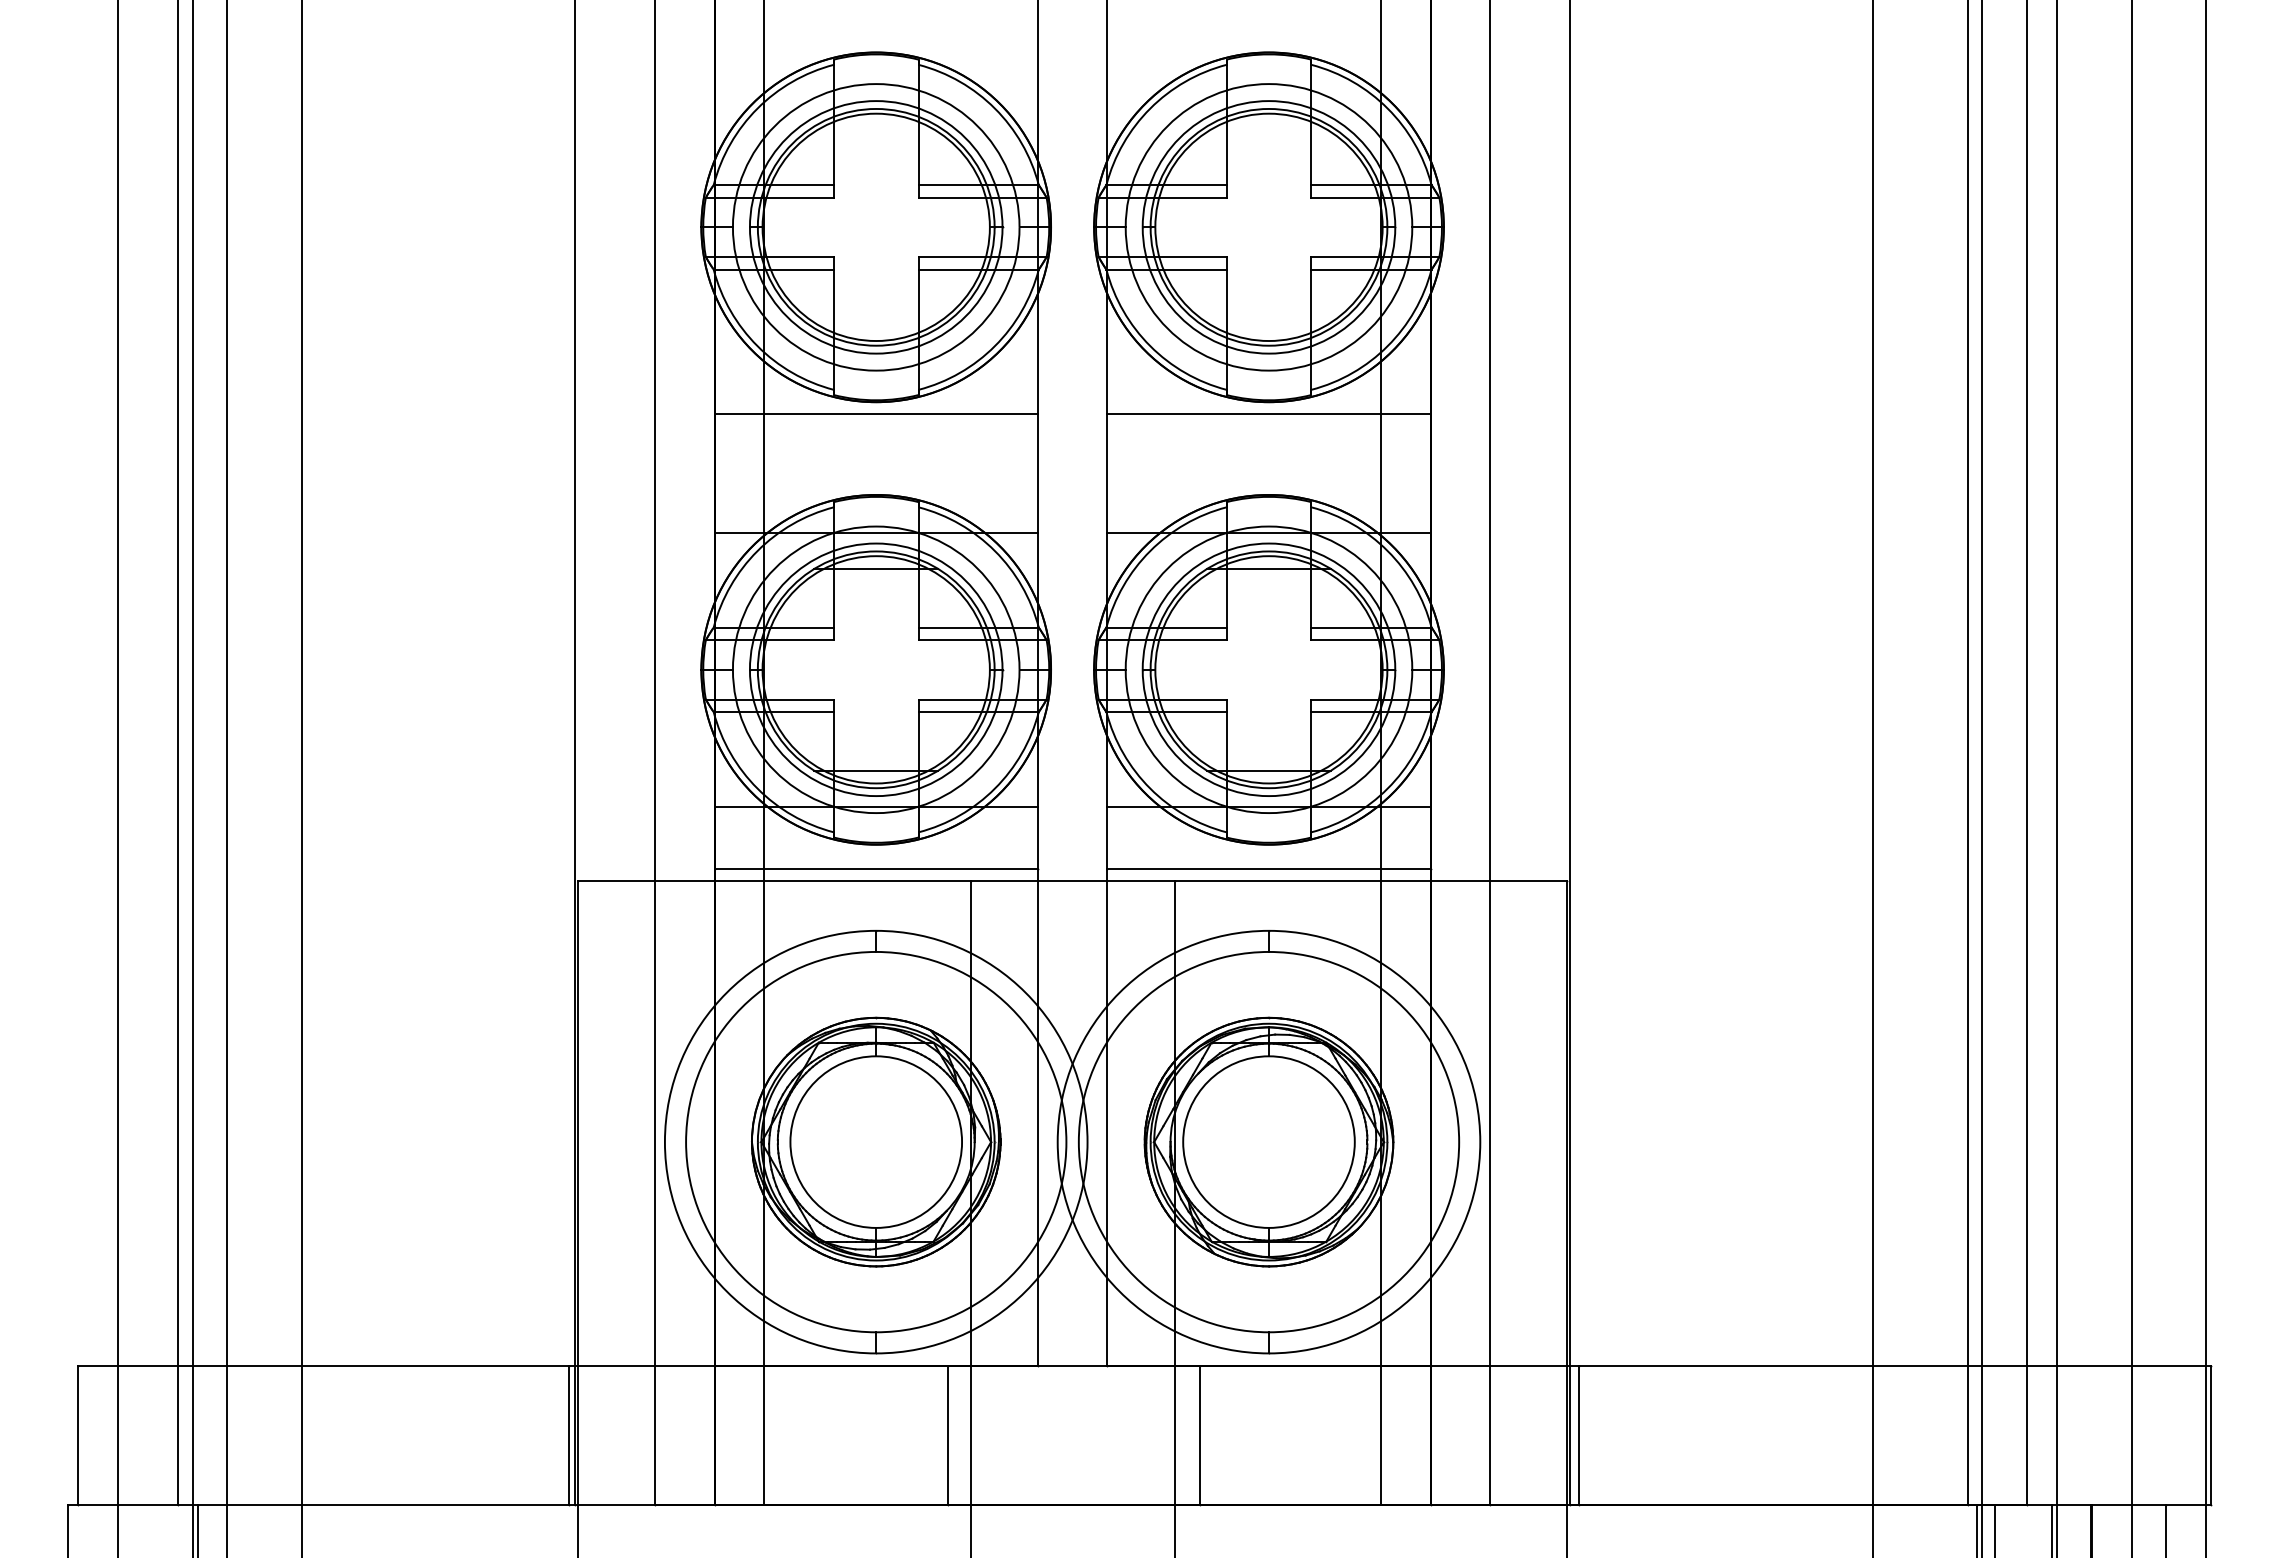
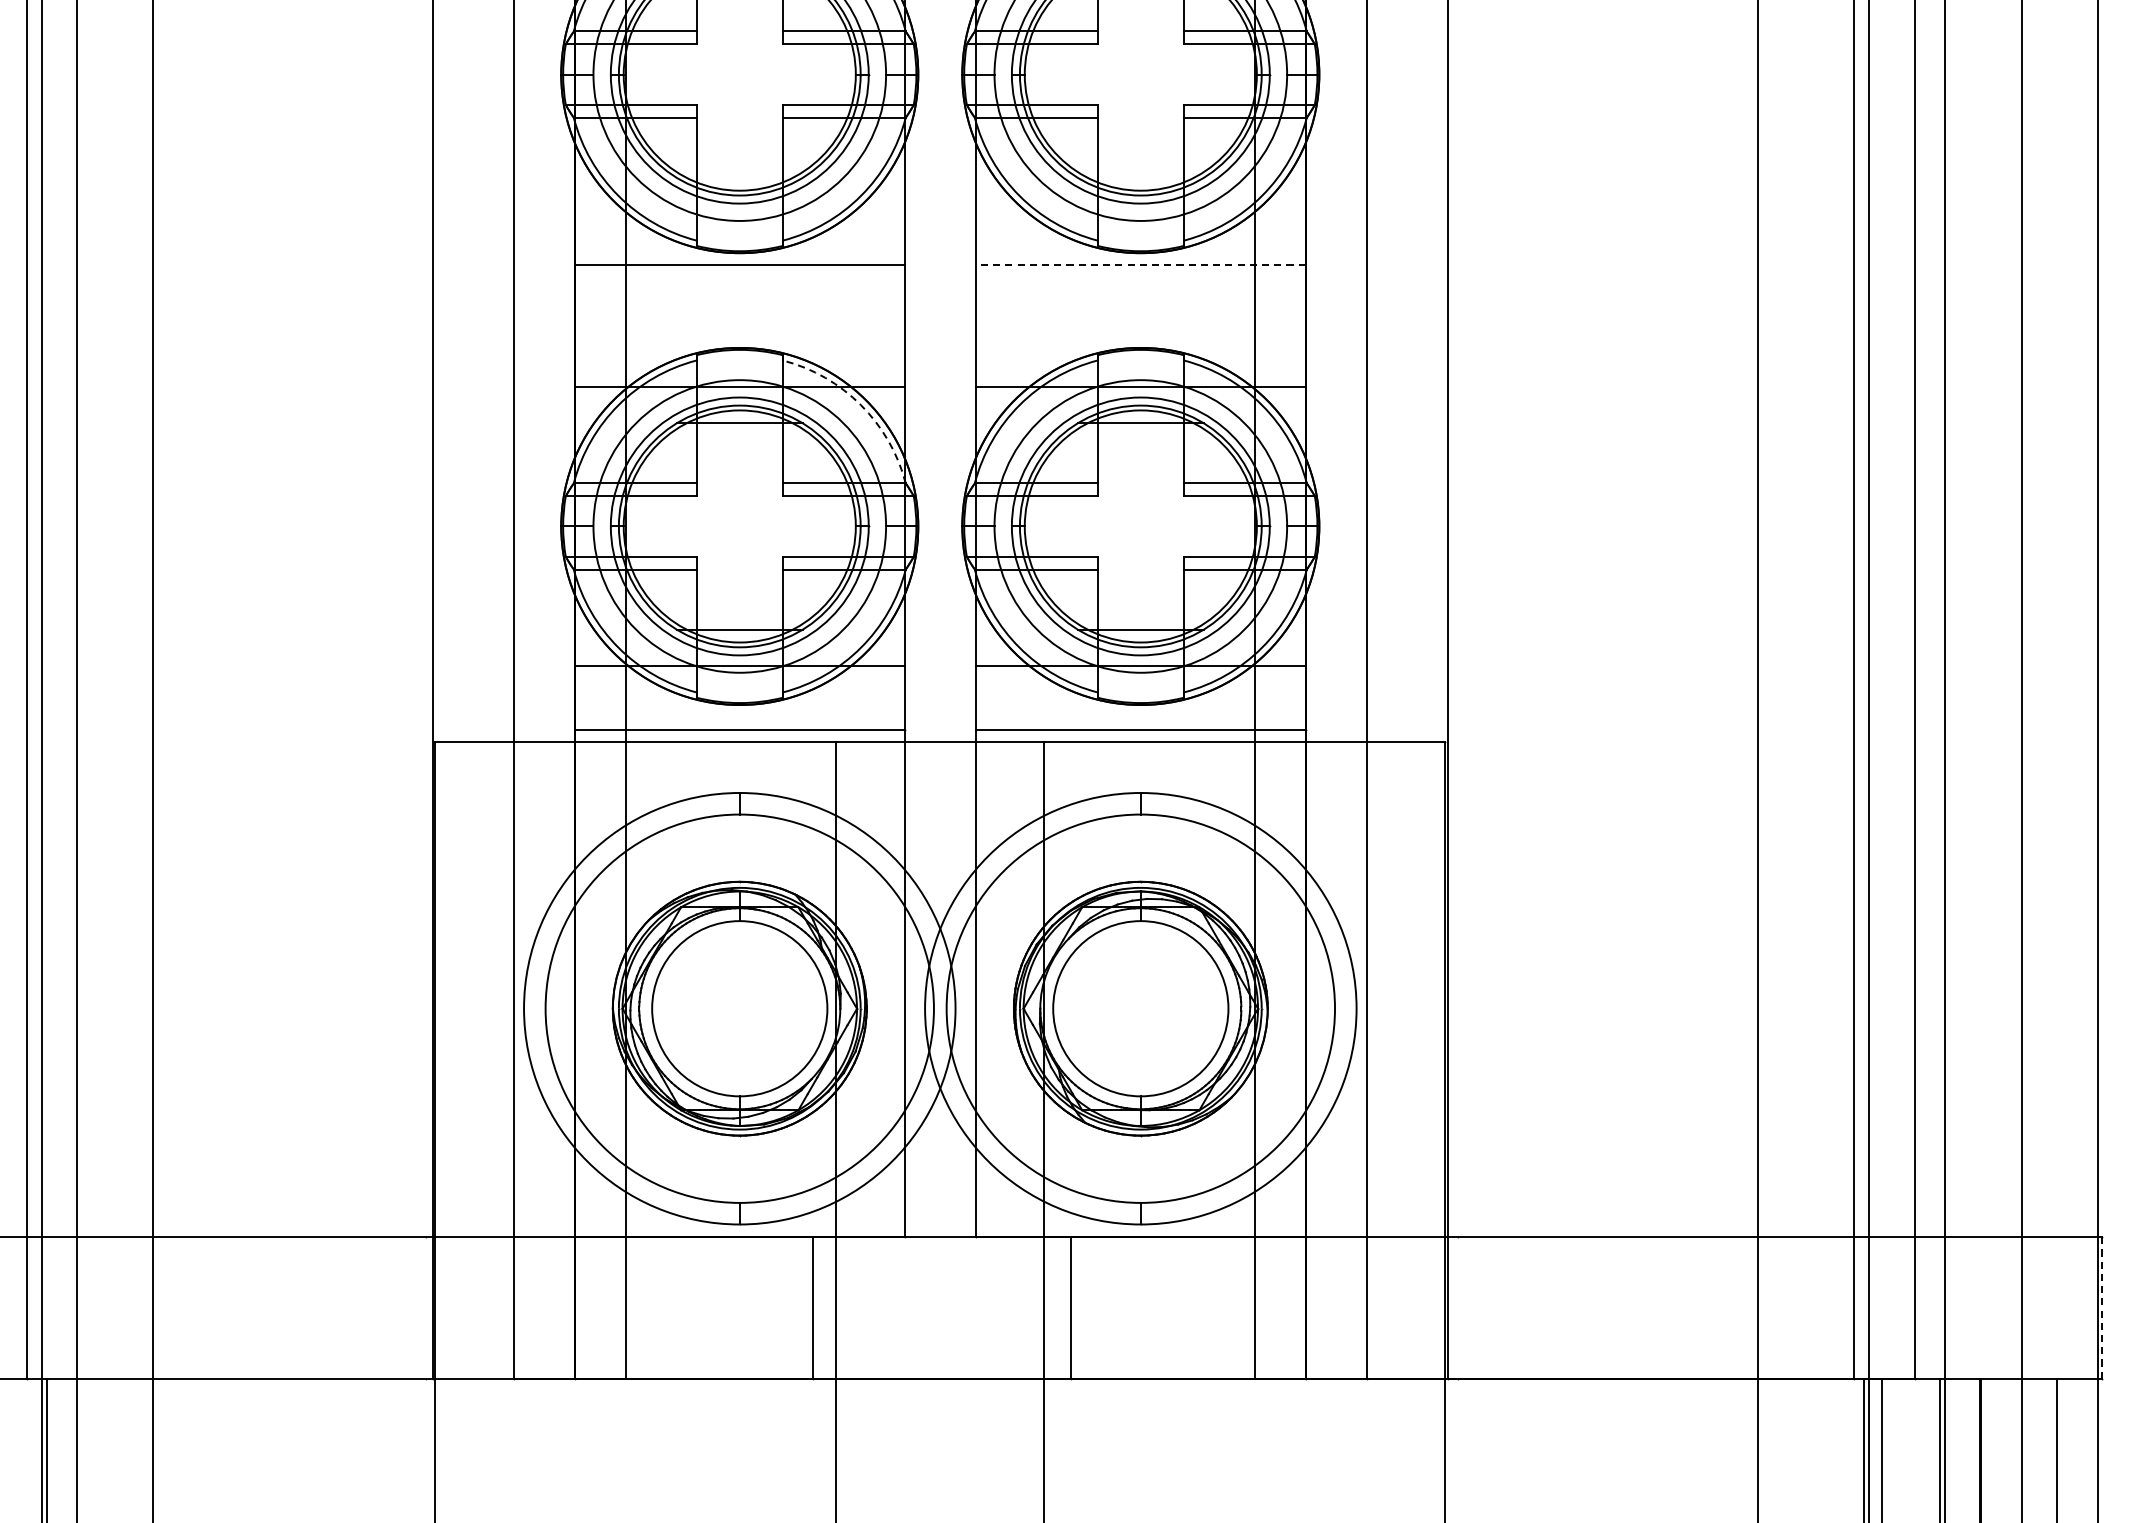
line: (1269, 413) -> (1141, 264), solid -> dashed
arc: (995, 551) -> (861, 405), solid -> dashed
line: (569, 1435) -> (426, 1308), removed
line: (1579, 1435) -> (1457, 1308), removed
line: (2210, 1435) -> (2102, 1308), solid -> dashed

